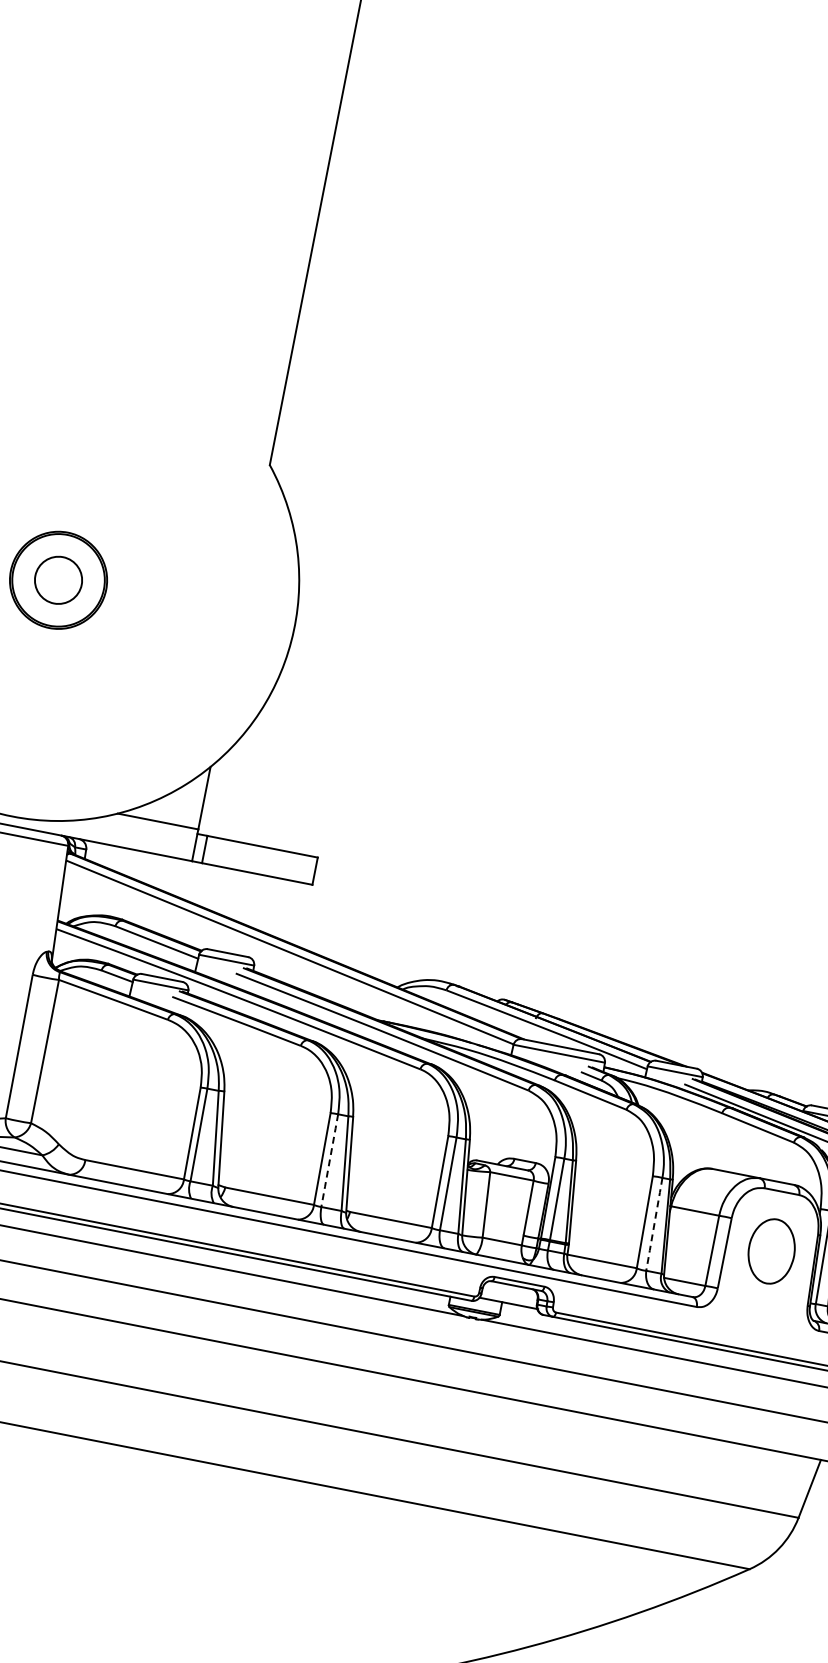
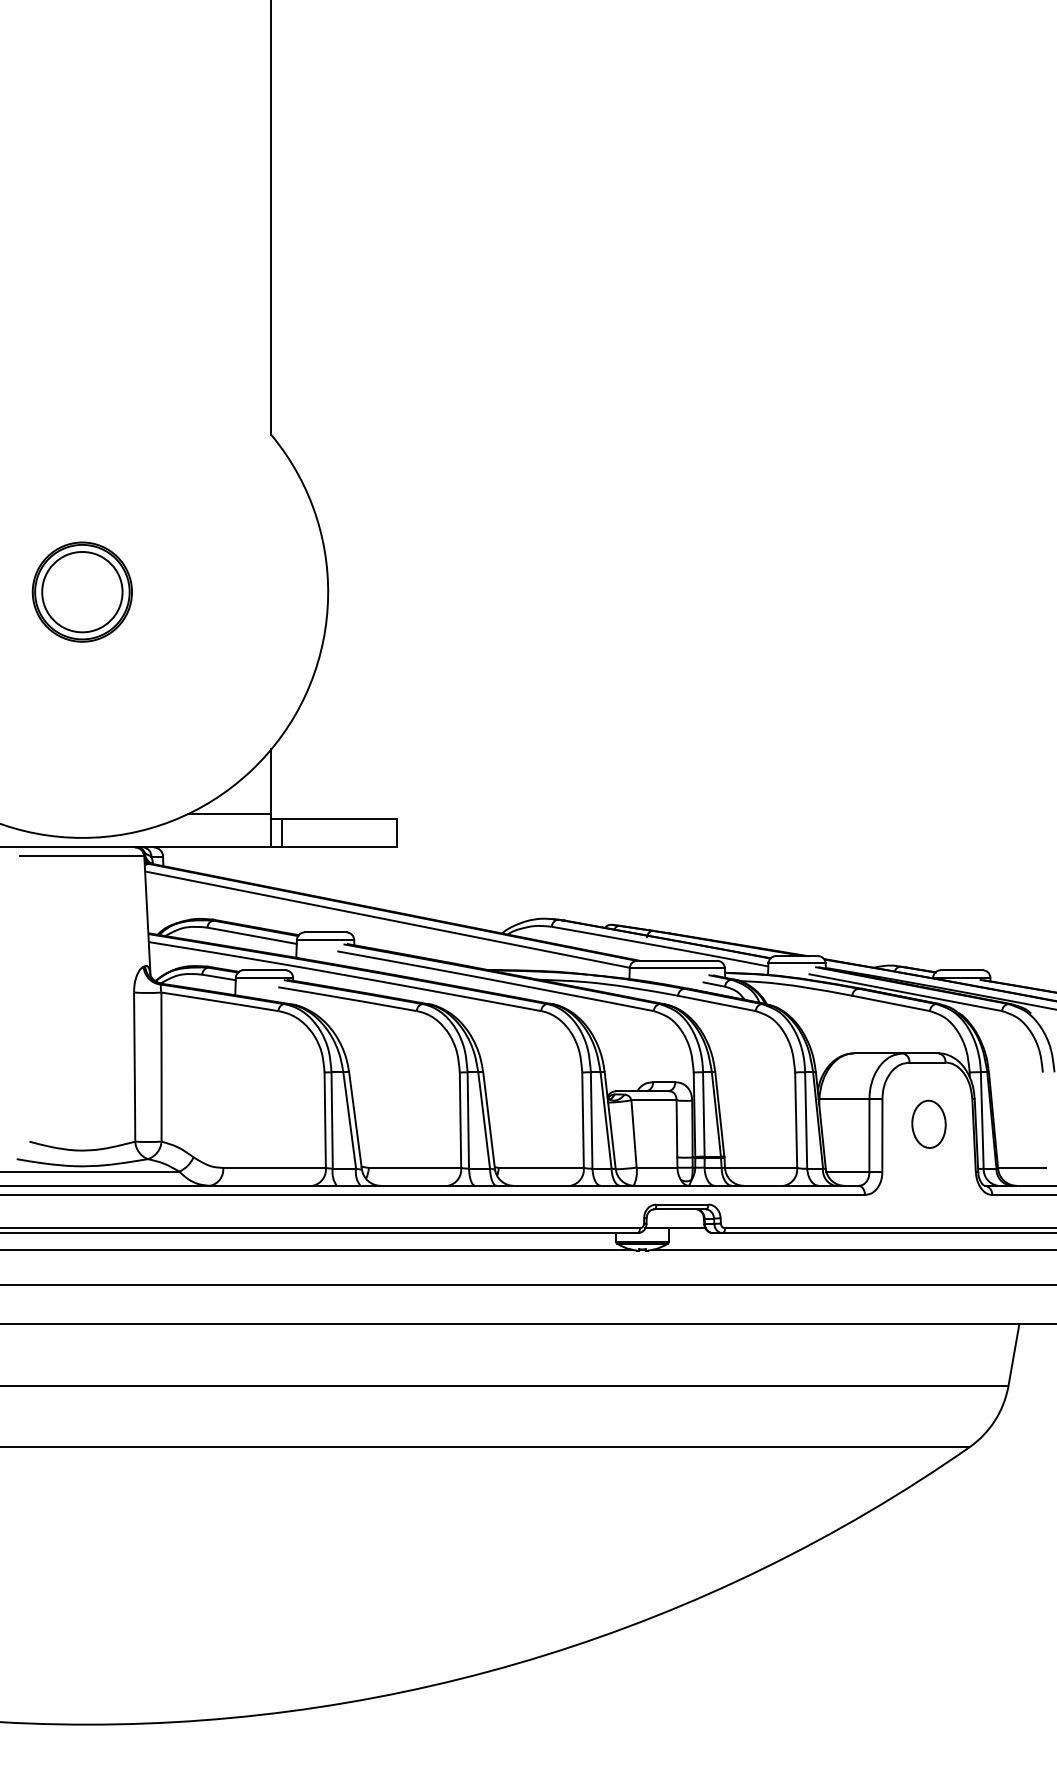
circle: (58, 579) -> (82, 591), size x1.67
line: (329, 1160) -> (468, 1120), dashed -> solid
line: (654, 1223) -> (806, 1119), dashed -> solid
part: (771, 1250) -> (928, 1123), size x0.71

